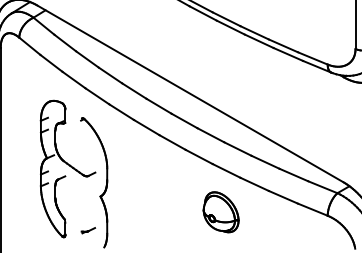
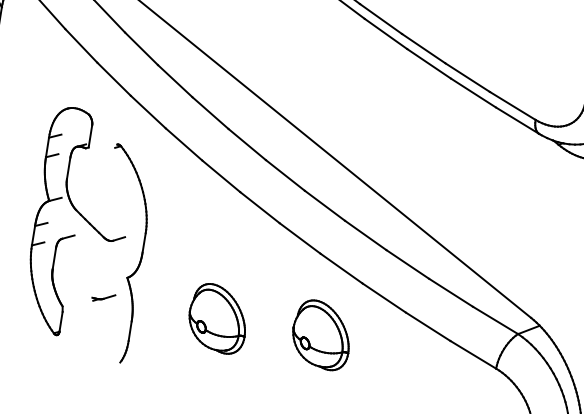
part: (157, 212) -> (216, 318), added
part: (88, 230) -> (103, 297), moved

